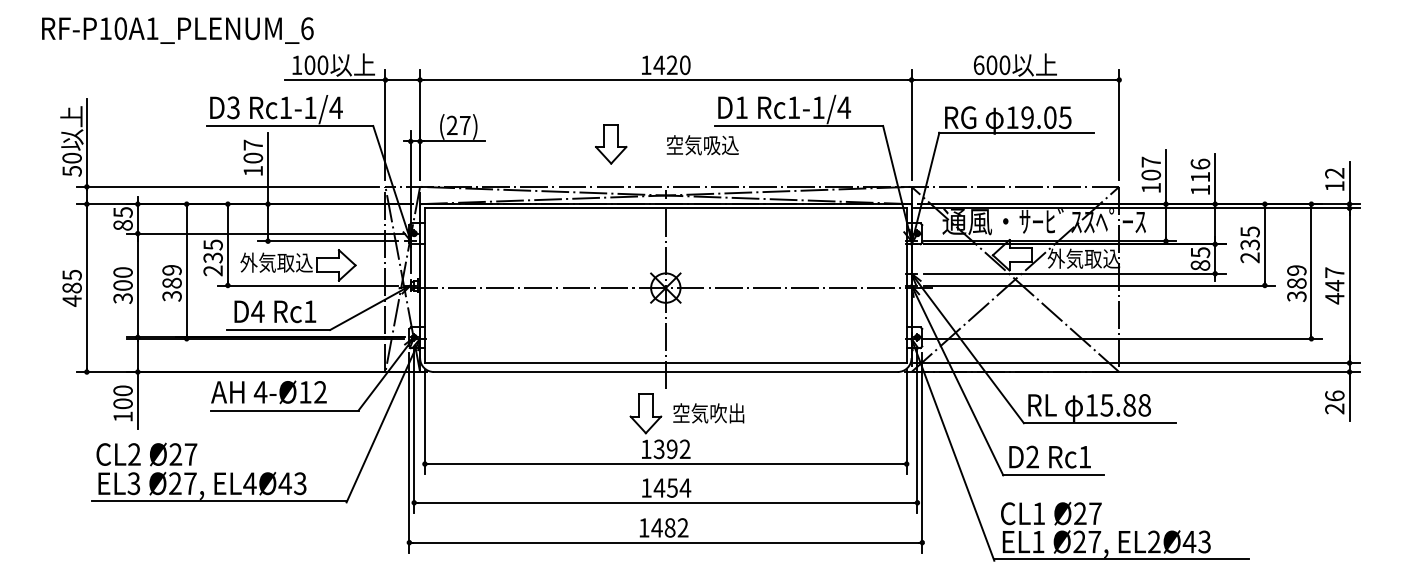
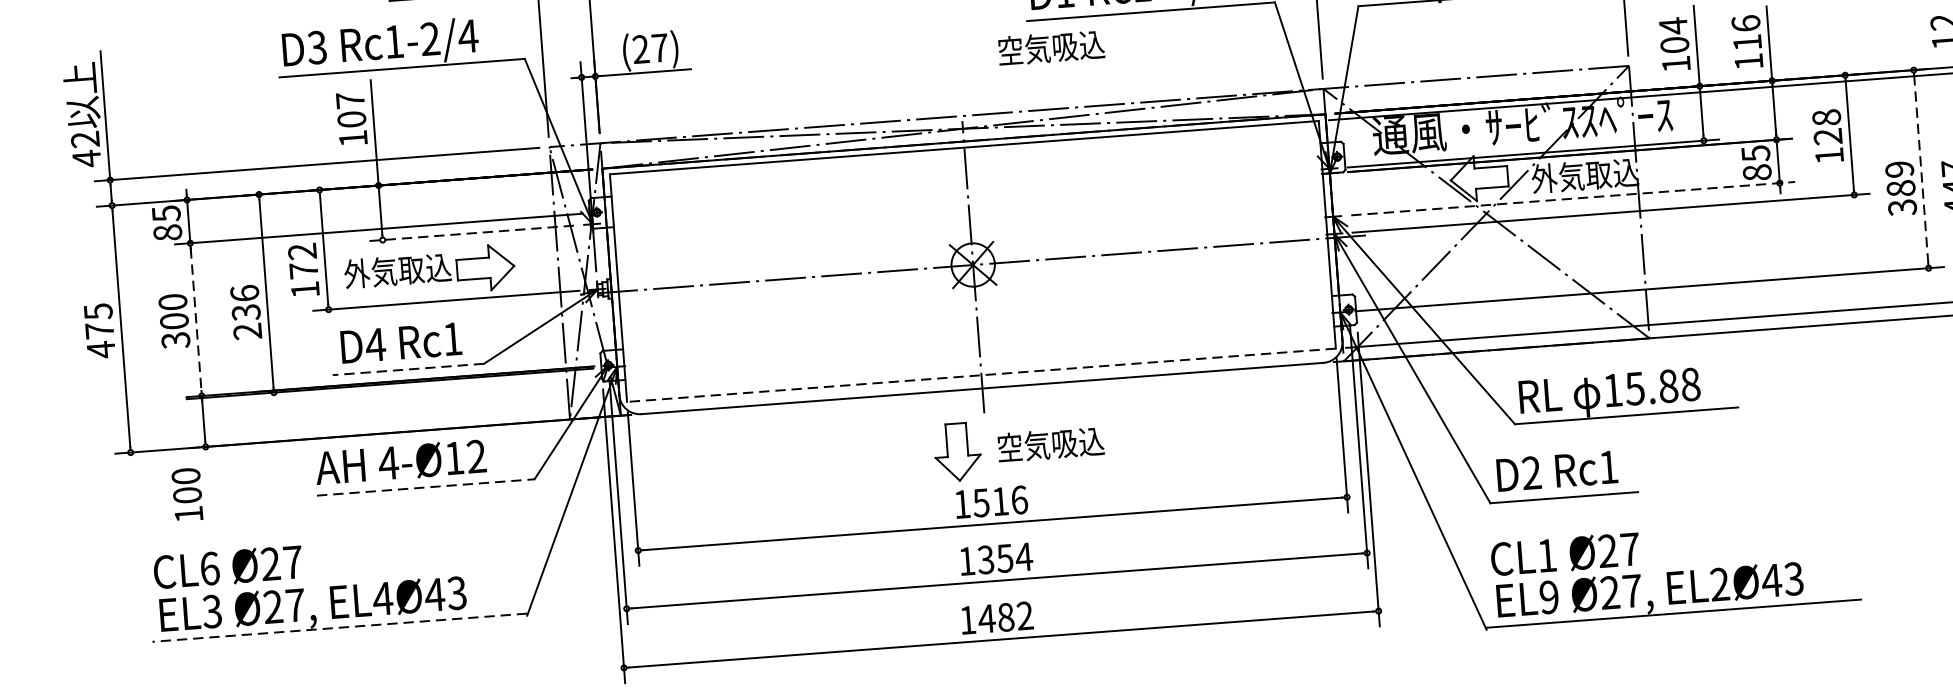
text: (310, 107) -> (430, 38), Rc1-1/4 -> Rc1-2/4
part: (611, 144) -> (877, 59), removed
text: (702, 145) -> (1051, 48), moved
text: (1150, 162) -> (1672, 26), 107 -> 104
text: (71, 164) -> (85, 148), 50 -> 42
line: (327, 241) -> (470, 233), solid -> dashed
text: (1249, 244) -> (1827, 136), 235 -> 128
text: (212, 257) -> (302, 270), 235 -> 172
line: (1311, 271) -> (1921, 169), solid -> dashed
line: (1074, 273) -> (1572, 198), solid -> dashed
text: (171, 282) -> (245, 311), 389 -> 236
line: (137, 286) -> (195, 321), solid -> dashed
text: (71, 287) -> (98, 329), 485 -> 475
line: (278, 329) -> (407, 368), solid -> dashed
line: (665, 363) -> (981, 375), solid -> dashed
line: (137, 400) -> (208, 488), removed
line: (284, 410) -> (425, 487), solid -> dashed
text: (727, 413) -> (1077, 442), 空気吹出 -> 空気吸込
text: (672, 449) -> (1000, 501), 1392 -> 1516
text: (134, 454) -> (209, 568), CL2 -> CL6
text: (659, 487) -> (985, 559), 1454 -> 1354
line: (218, 501) -> (338, 628), solid -> dashed
text: (1038, 541) -> (1549, 596), EL1 -> EL9

